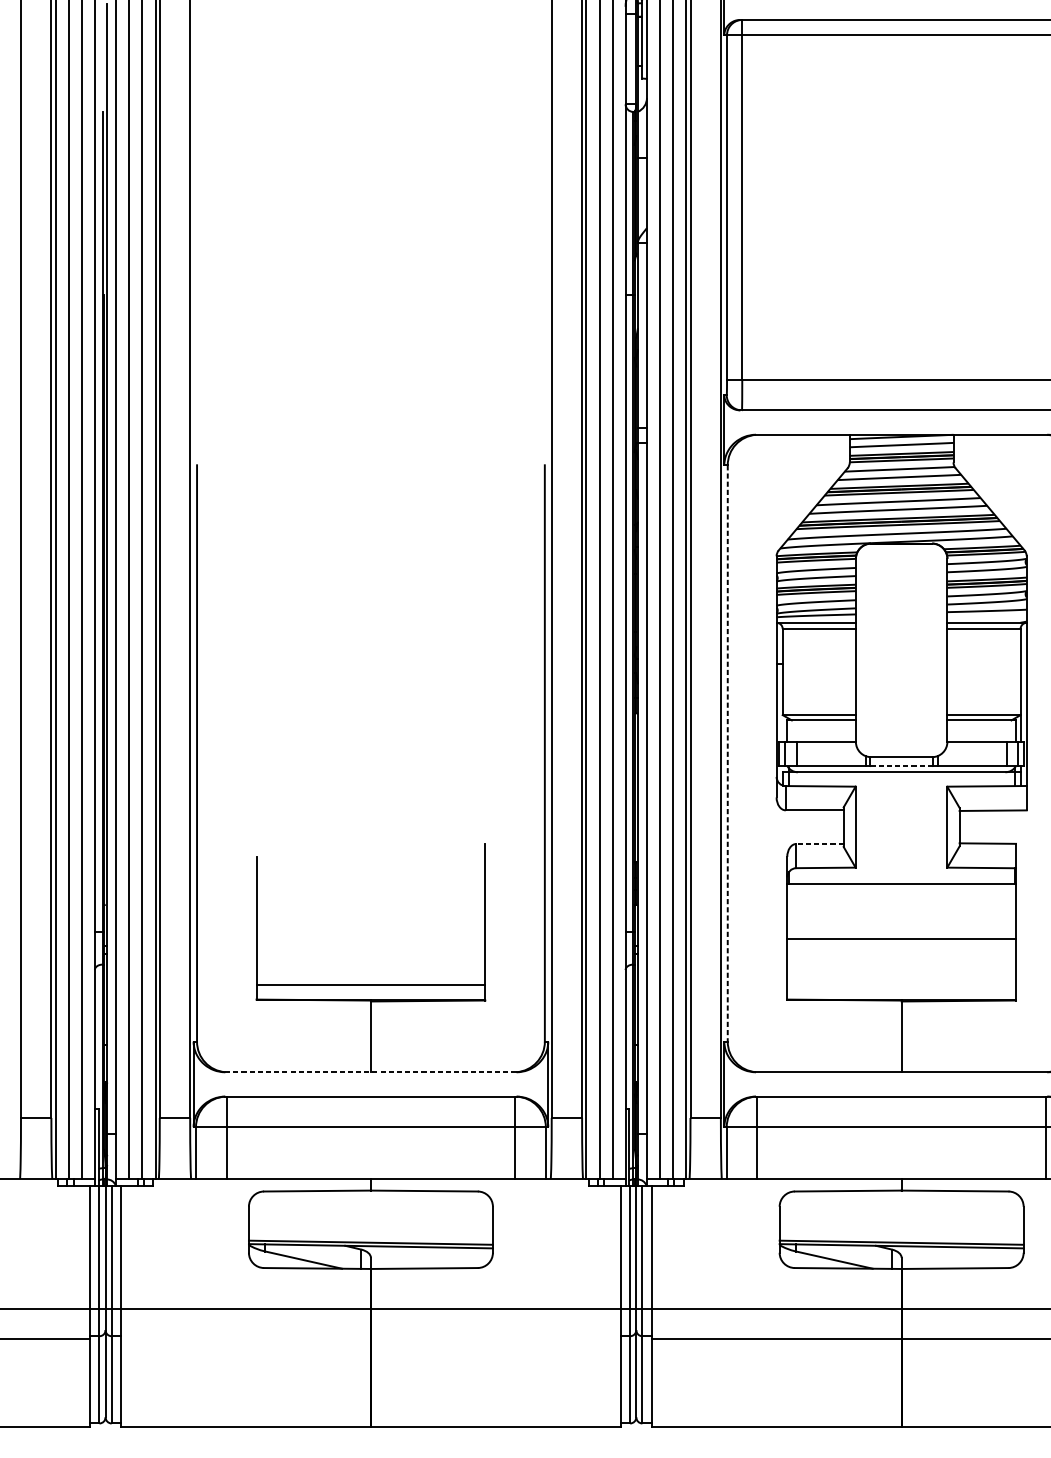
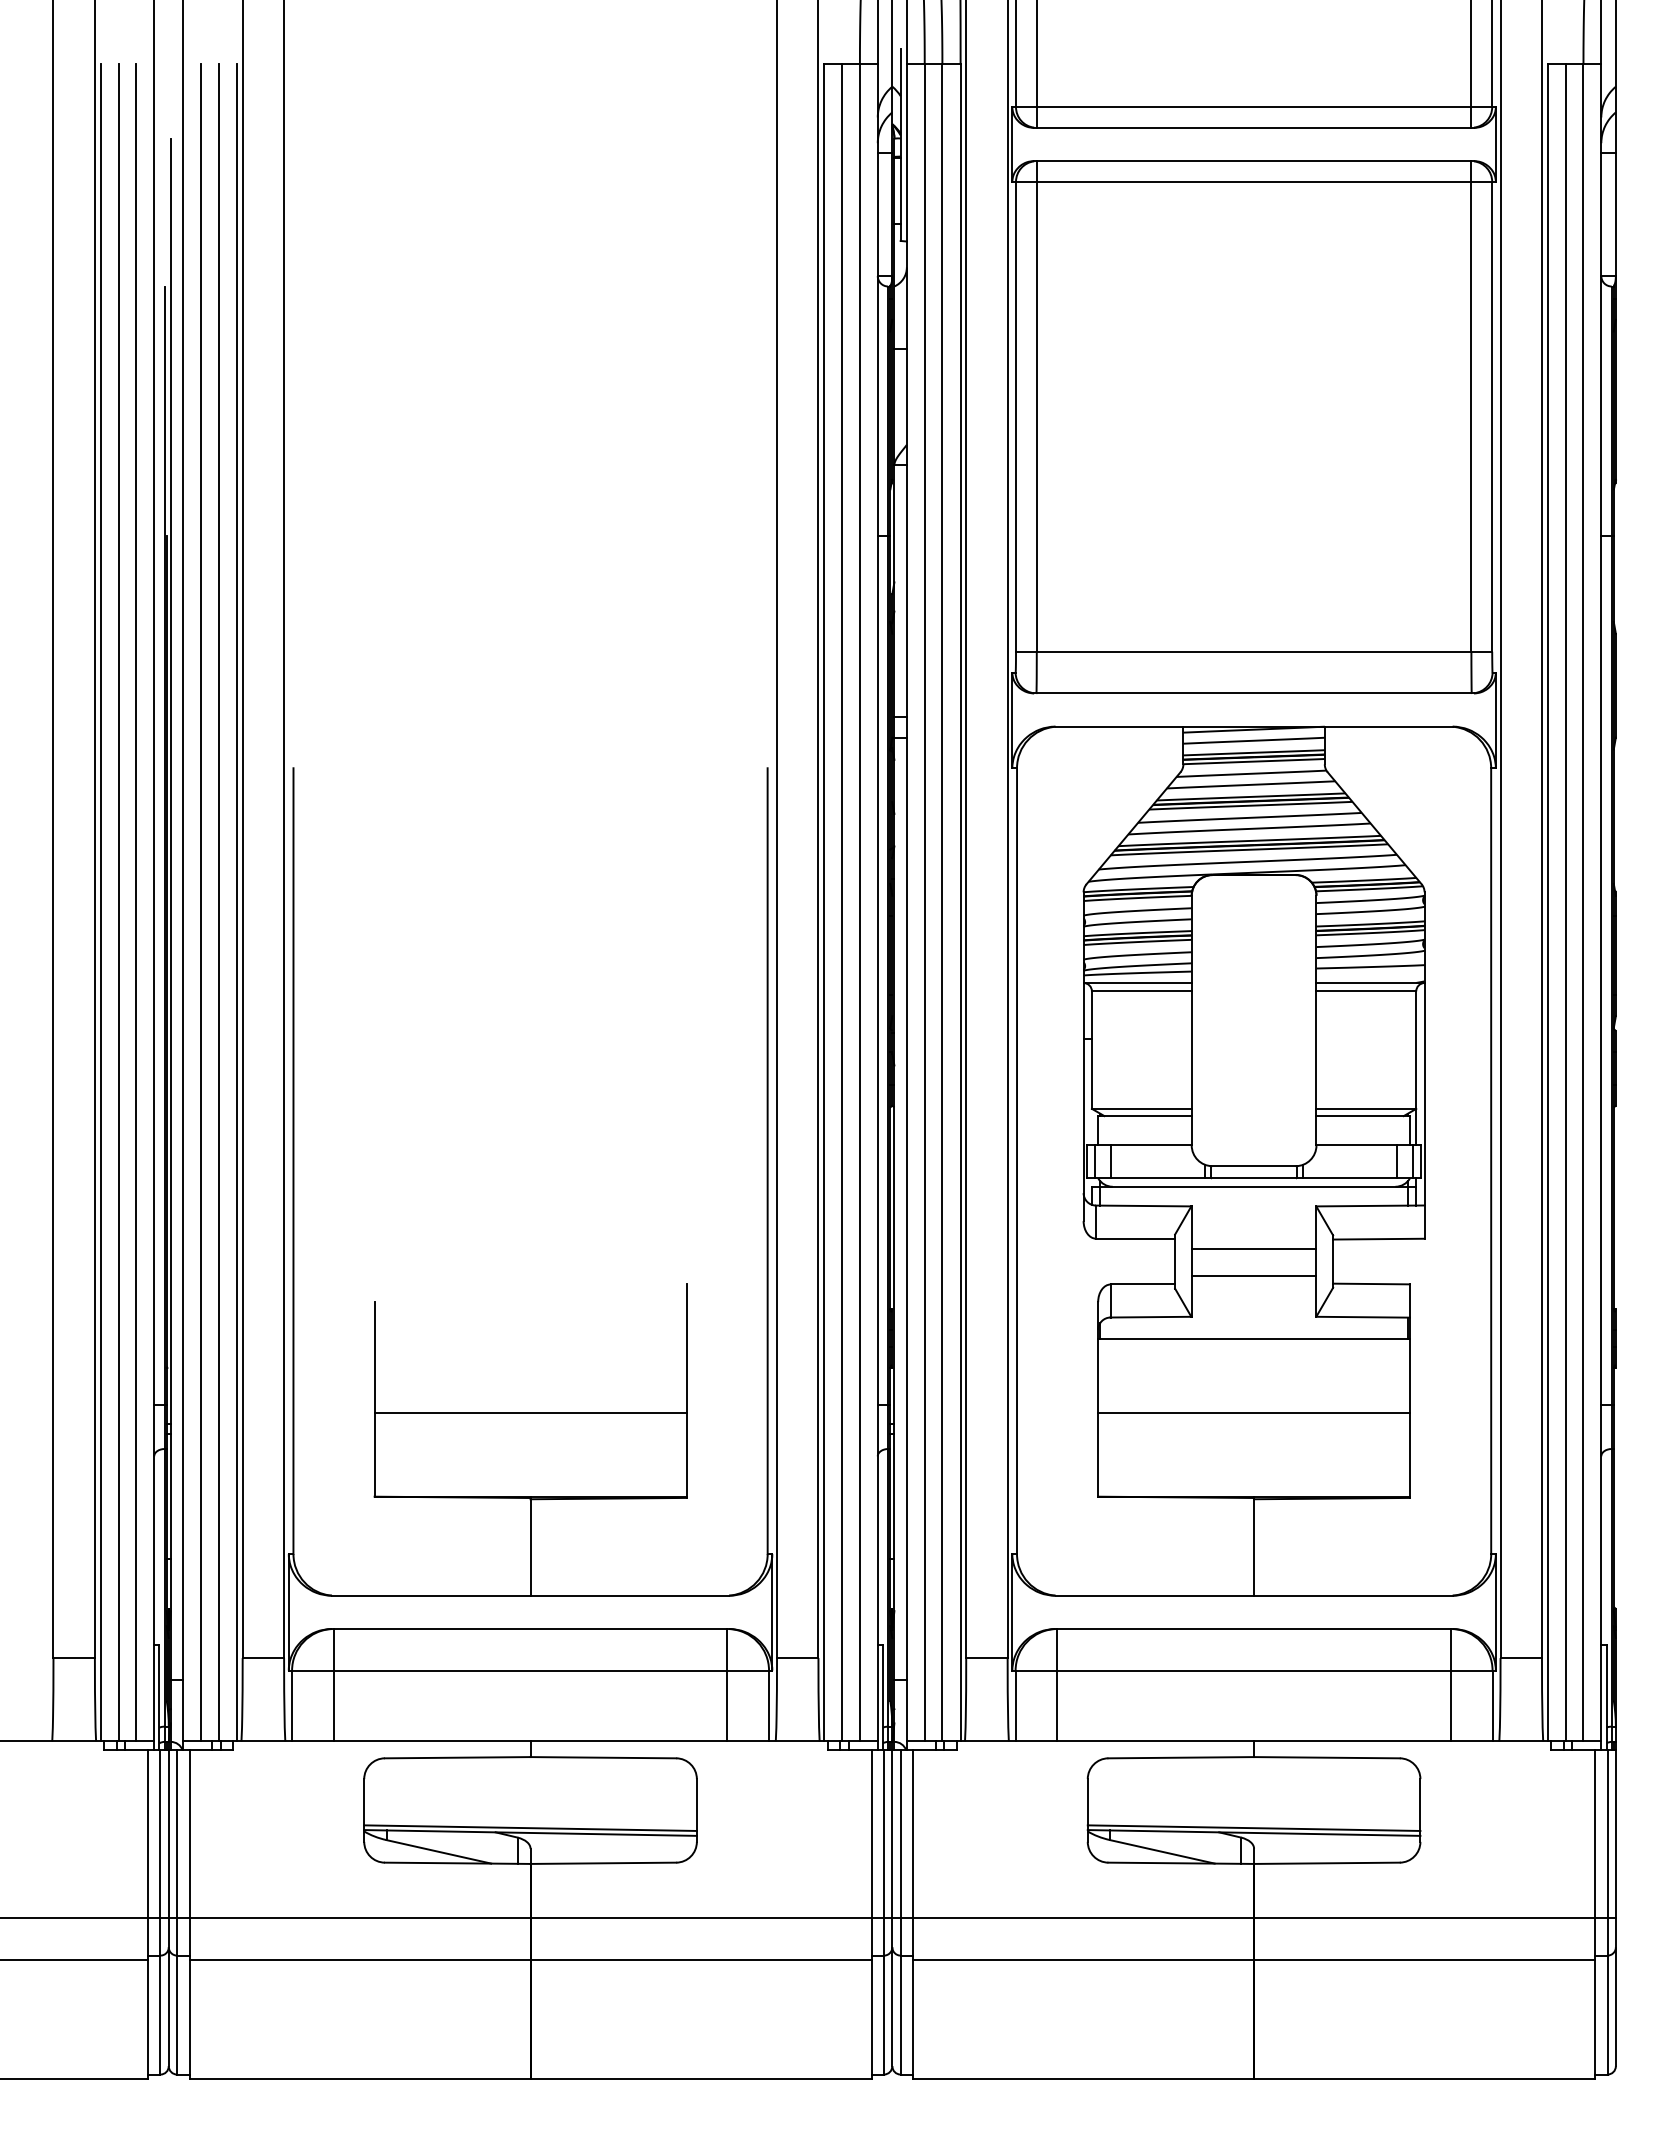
line: (728, 753) -> (1017, 1161), dashed -> solid
line: (901, 766) -> (1254, 1178), dashed -> solid
line: (901, 818) -> (1253, 1249), added
line: (901, 838) -> (1253, 1276), added
line: (819, 843) -> (1142, 1284), dashed -> solid
line: (370, 984) -> (530, 1413), moved
line: (370, 1072) -> (530, 1595), dashed -> solid
line: (370, 1339) -> (530, 1959), added

